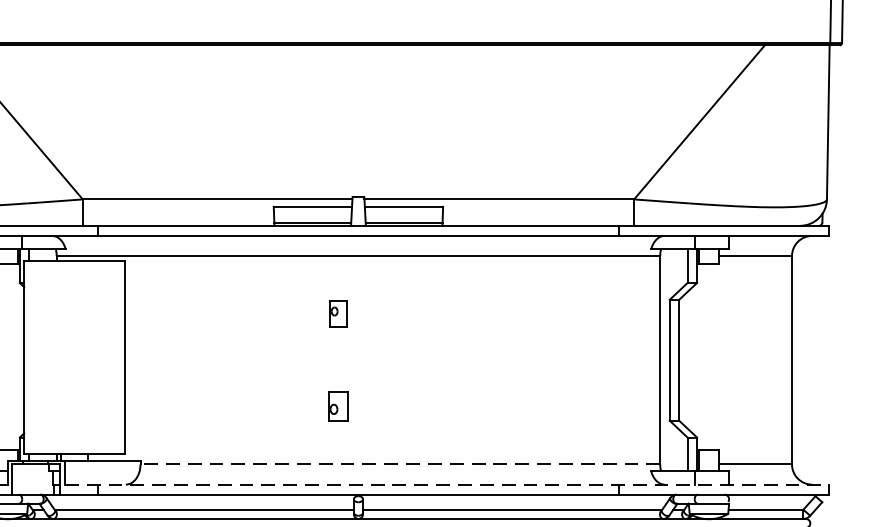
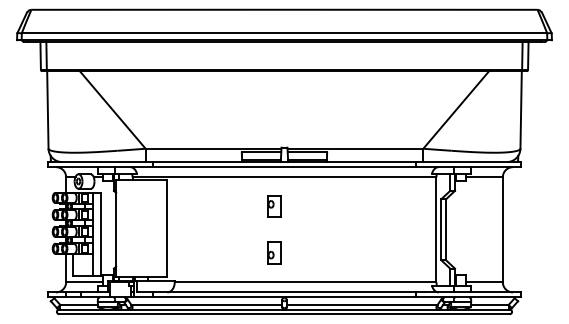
part: (338, 314) -> (274, 206), size x1.67
part: (338, 405) -> (274, 252), size x1.43
line: (400, 464) -> (305, 282), dashed -> solid
line: (447, 484) -> (329, 292), dashed -> solid

